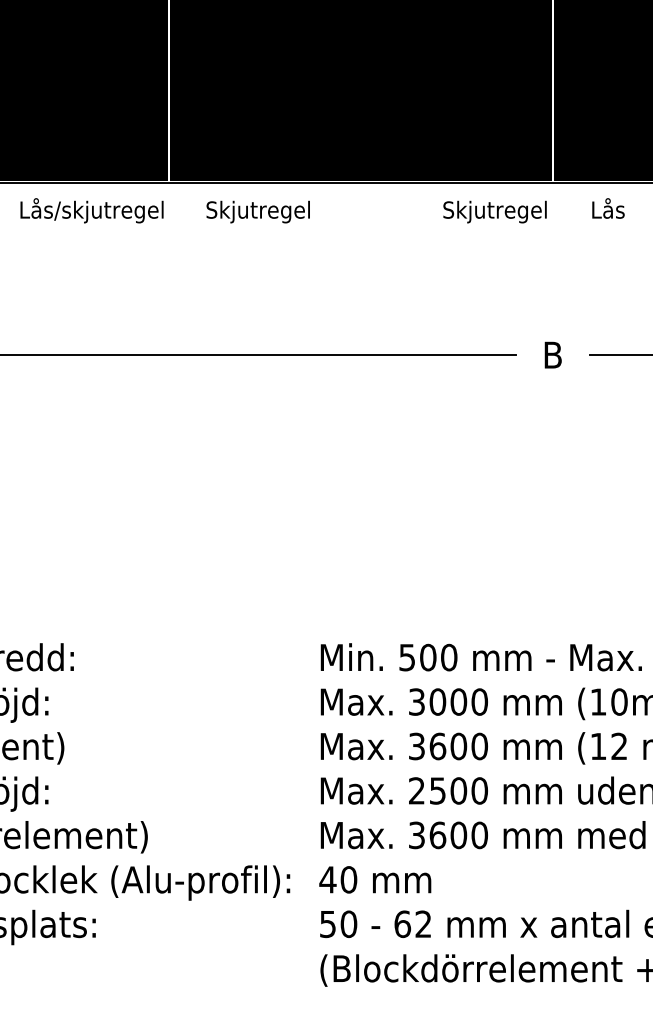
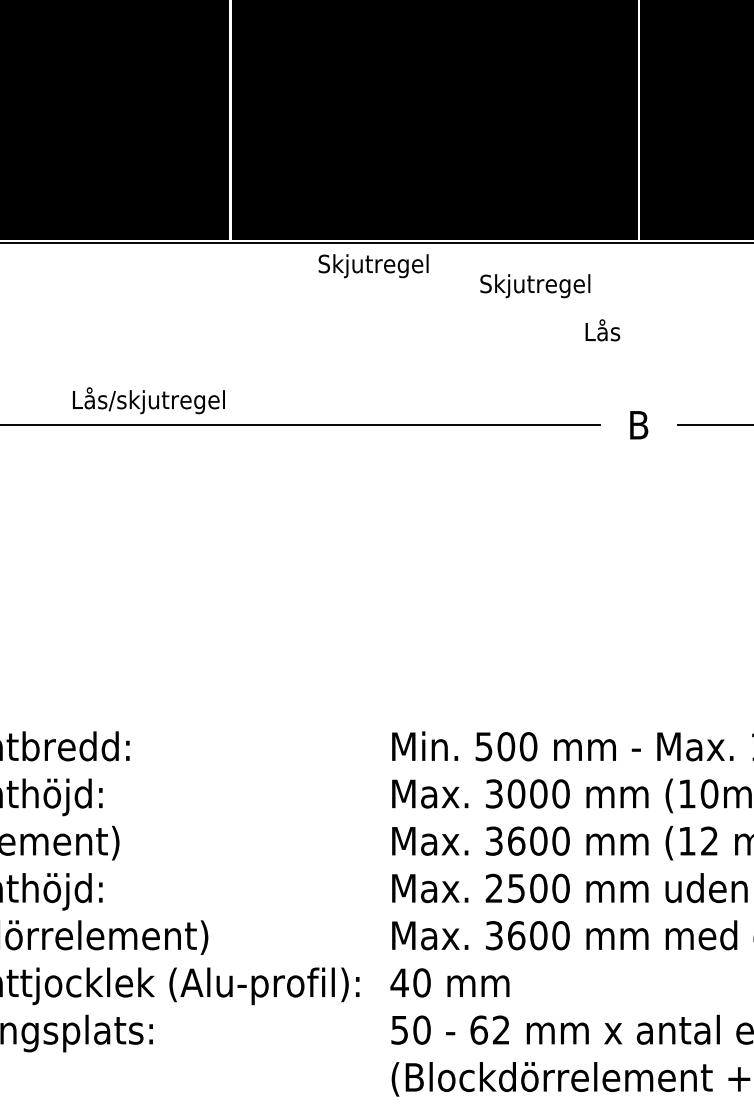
text: (608, 208) -> (602, 330), moved
text: (91, 210) -> (148, 400), moved
text: (258, 212) -> (373, 266), moved
text: (495, 212) -> (535, 286), moved

